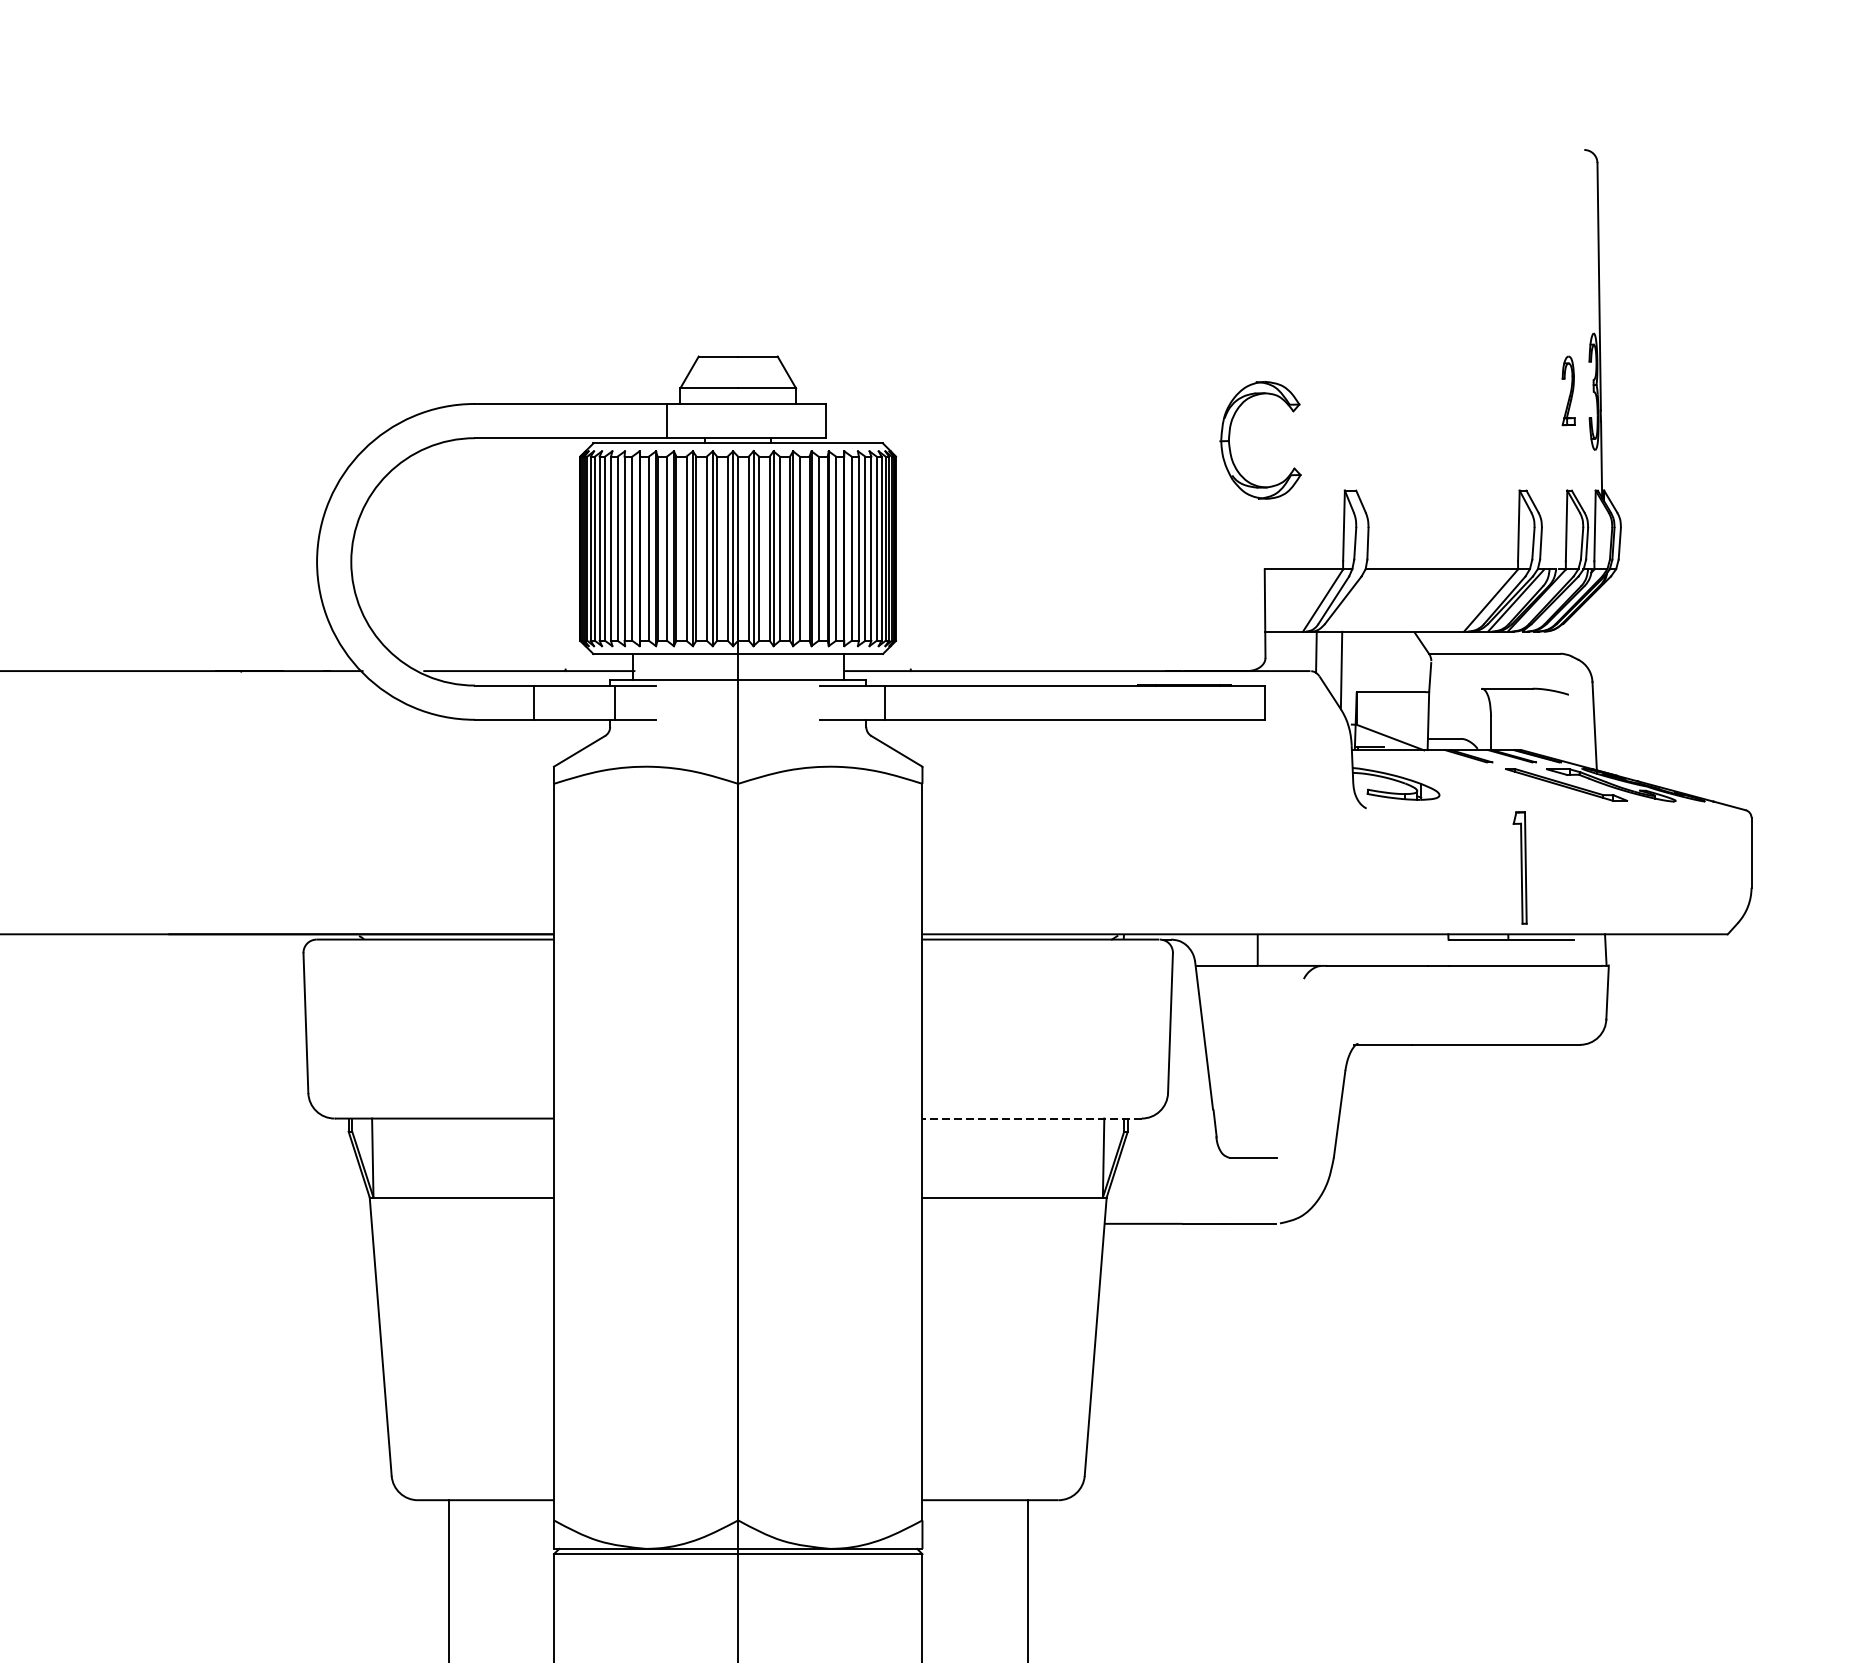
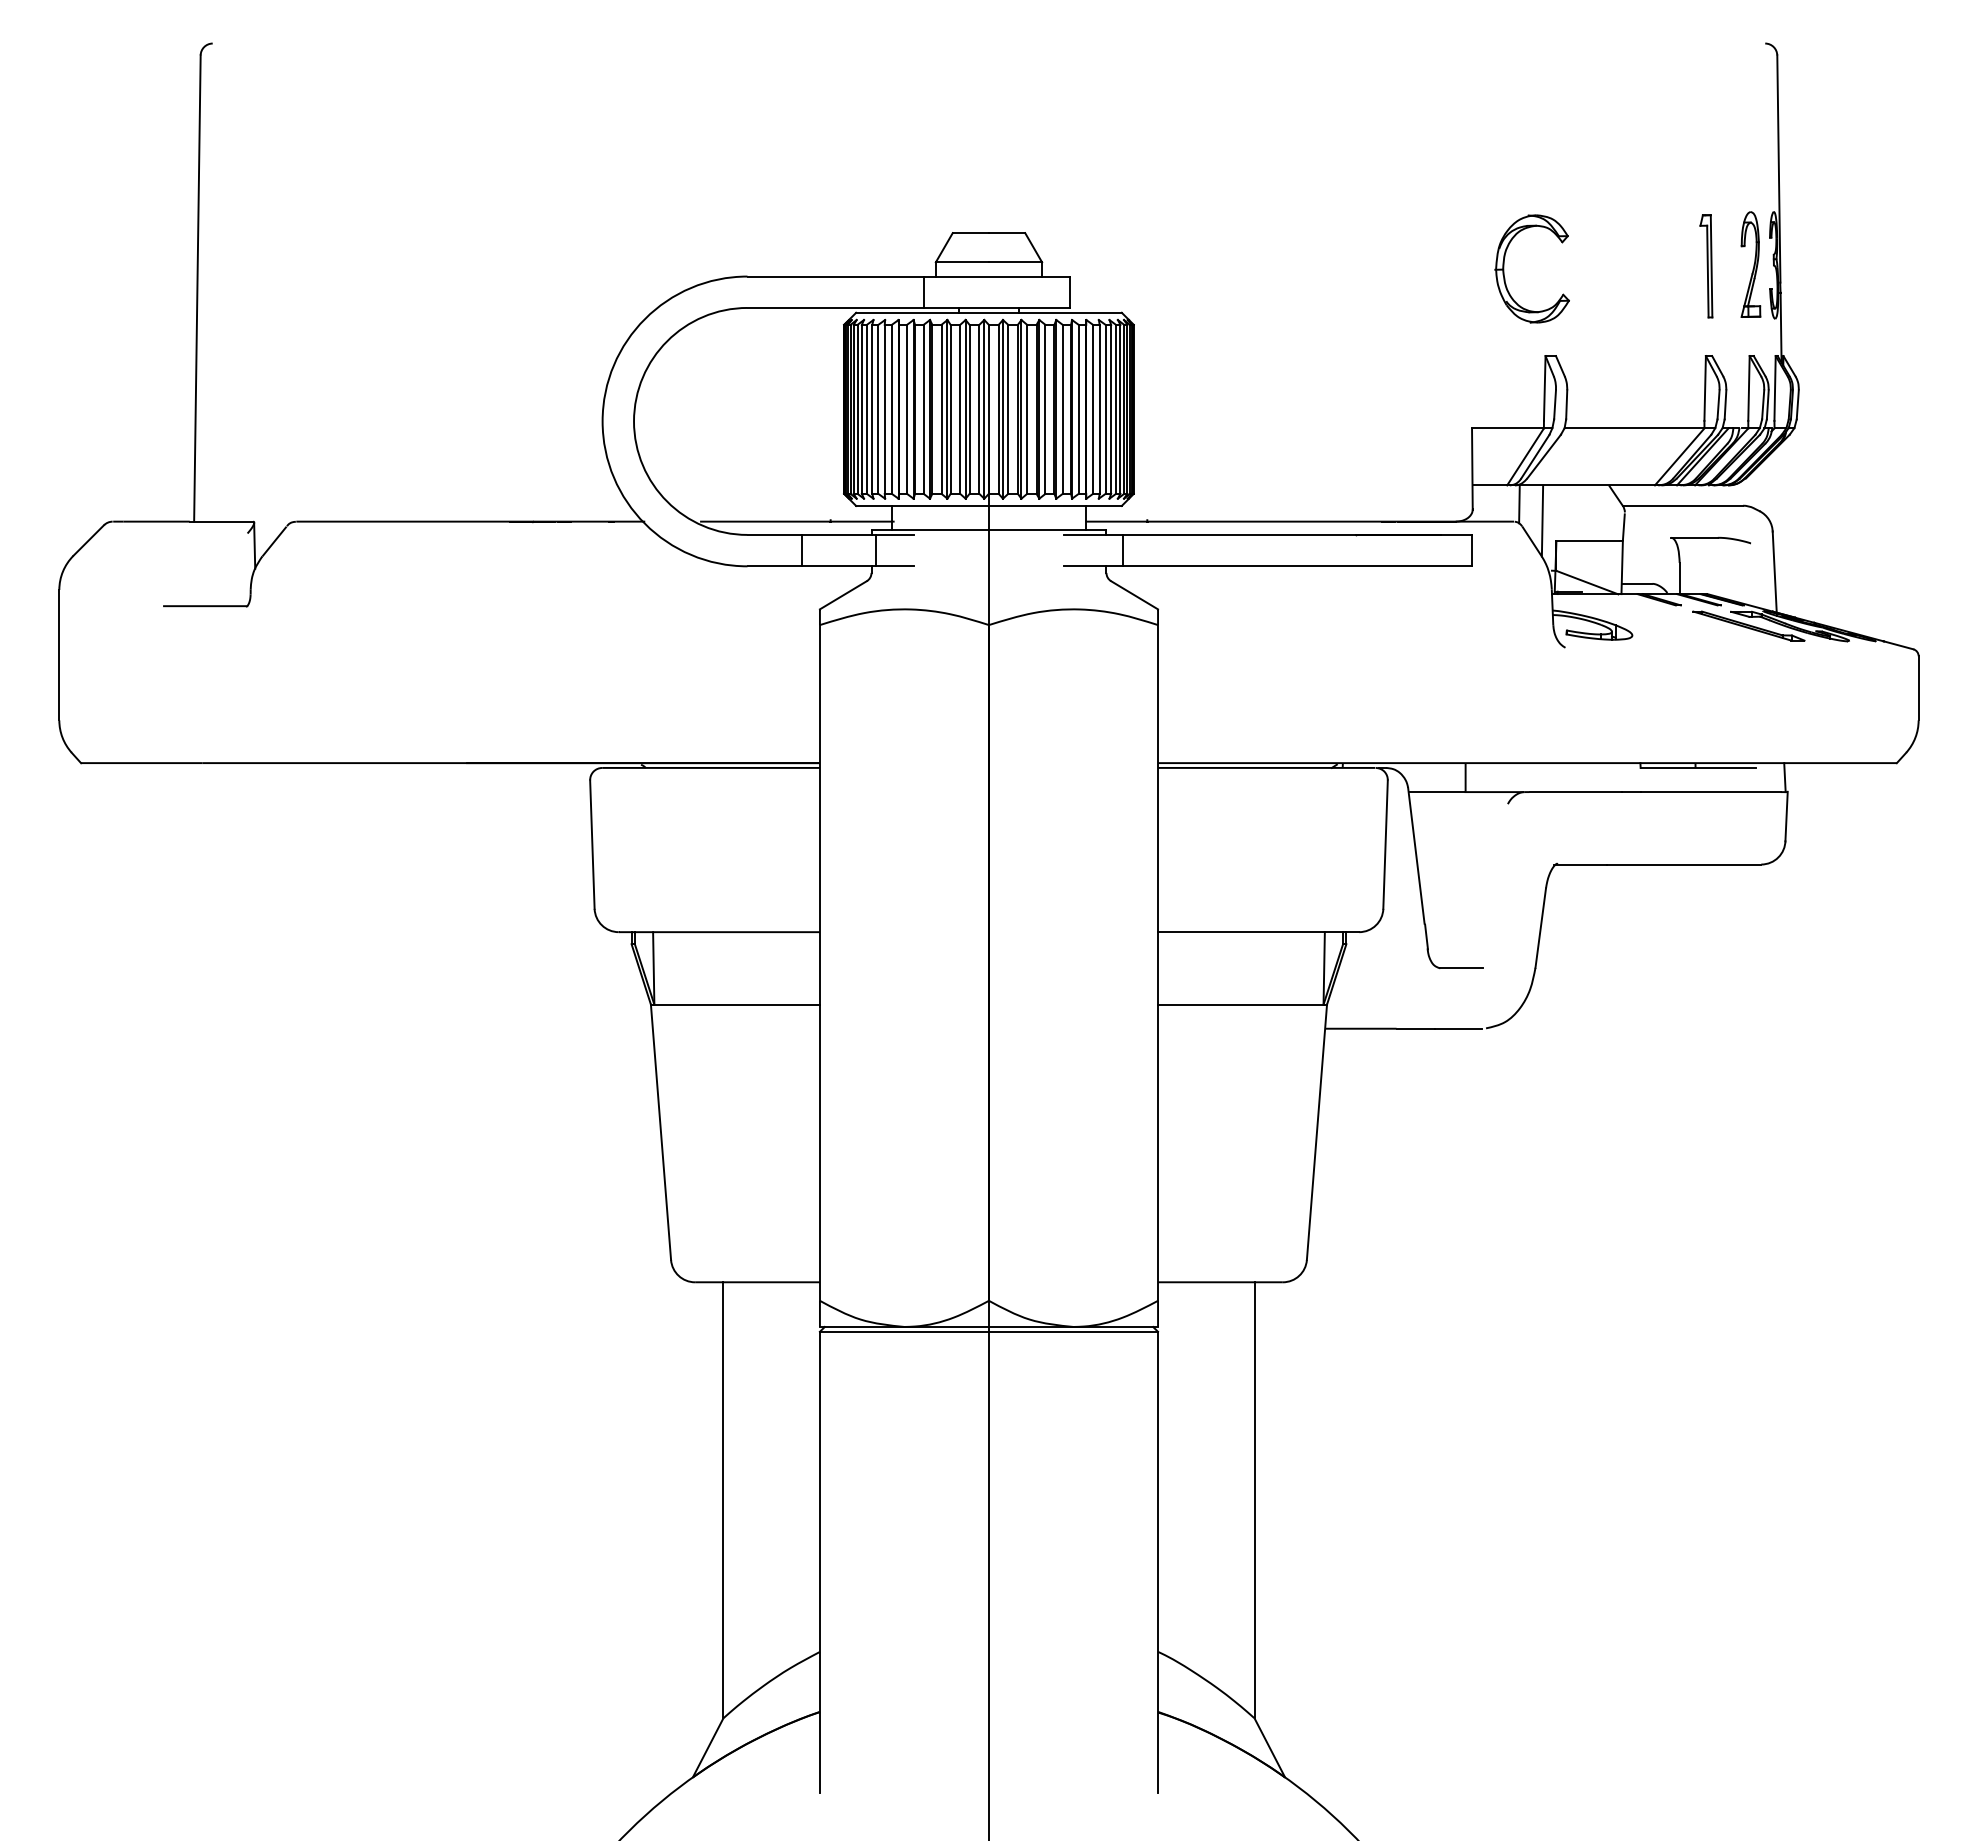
part: (1568, 390) -> (1750, 264), size x1.67
part: (1230, 439) -> (1504, 268), moved
part: (1520, 868) -> (1706, 266), moved
line: (1031, 1118) -> (1258, 932), dashed -> solid

